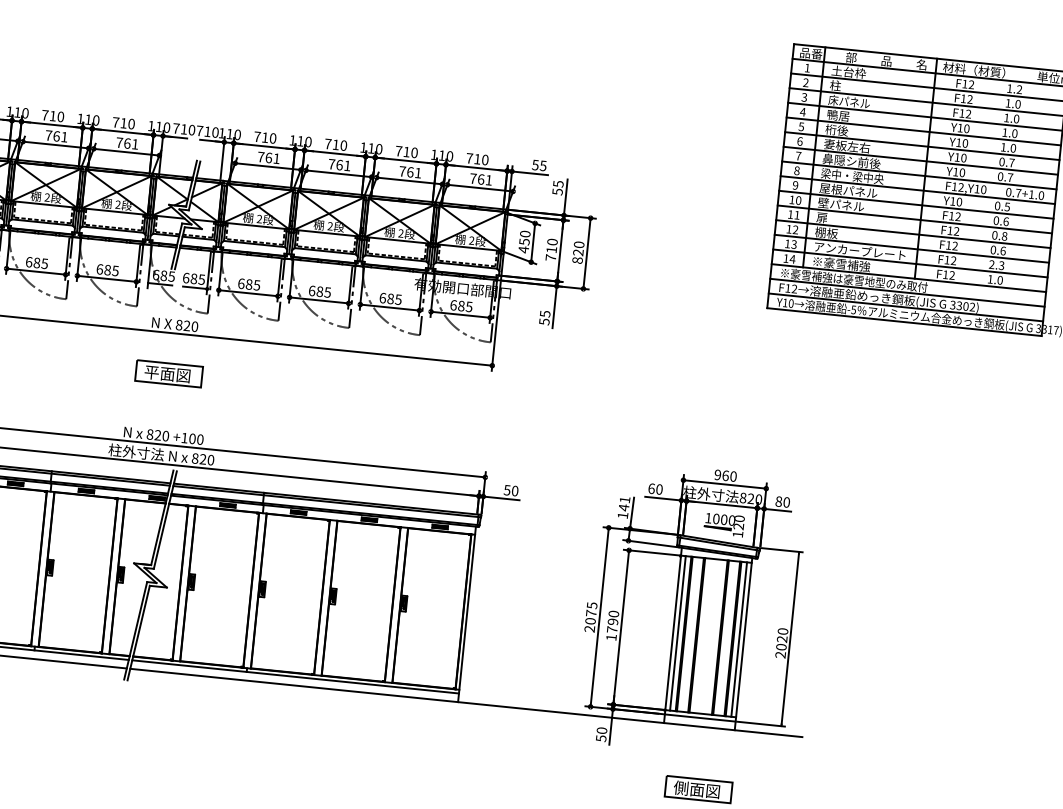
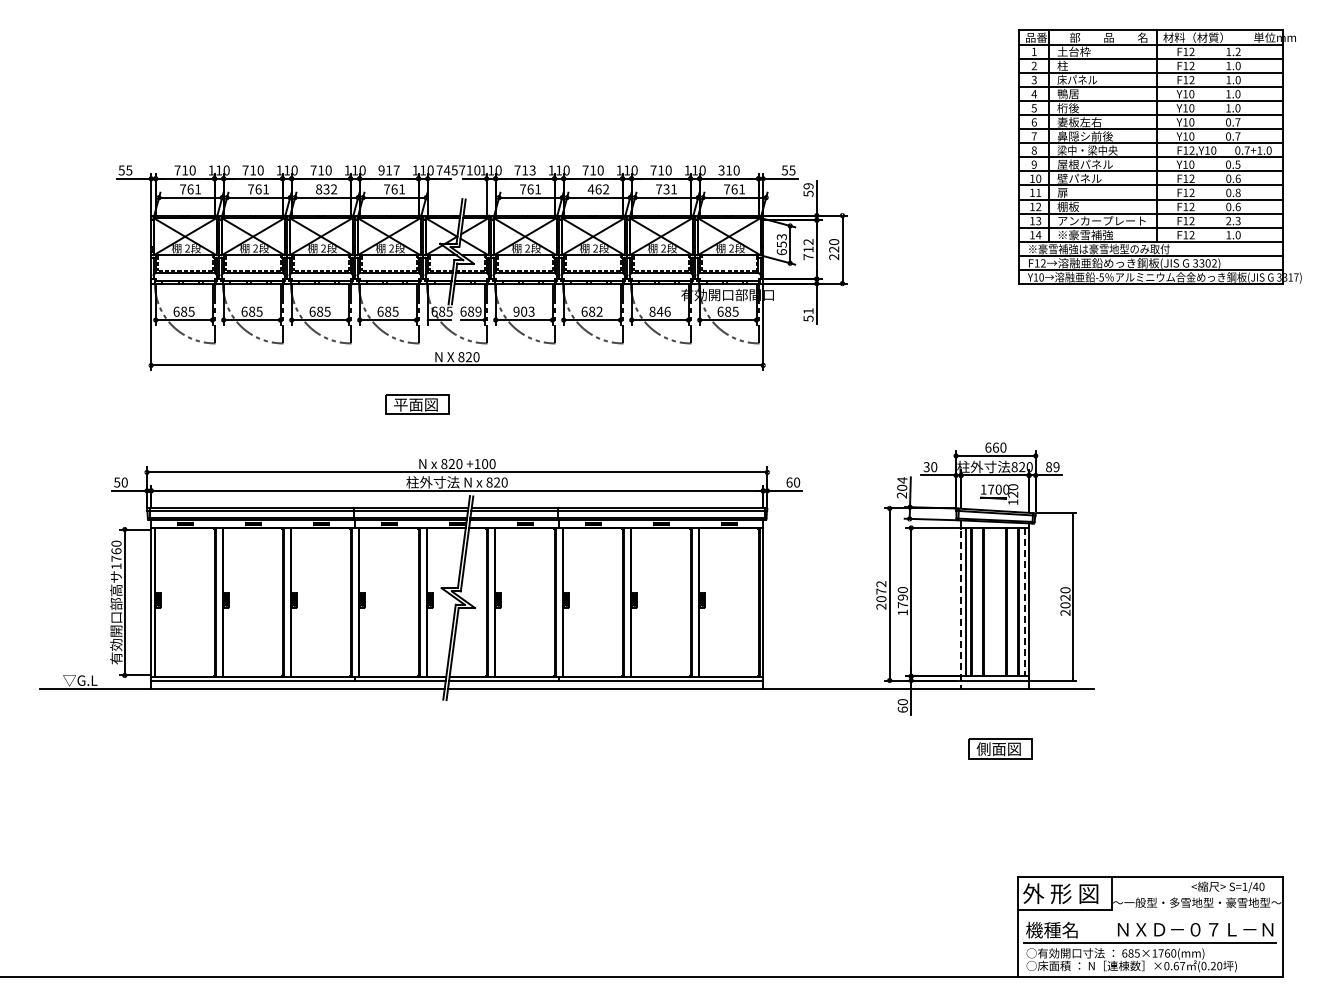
text: (123, 123) -> (388, 170), 710 -> 917
text: (187, 129) -> (450, 170), 710 -> 745
text: (56, 136) -> (326, 189), 761 -> 832
text: (272, 138) -> (532, 170), 710 -> 713
text: (469, 158) -> (721, 170), 710 -> 310
text: (339, 165) -> (598, 189), 761 -> 462
text: (410, 172) -> (666, 189), 761 -> 731
text: (558, 184) -> (808, 186), 55 -> 59
text: (524, 241) -> (781, 244), 450 -> 653
text: (552, 242) -> (808, 242), 710 -> 712
text: (577, 260) -> (834, 257), 820 -> 220
text: (201, 279) -> (478, 311), 685 -> 689
text: (248, 284) -> (523, 311), 685 -> 903
text: (327, 292) -> (599, 311), 685 -> 682
text: (390, 298) -> (659, 311), 685 -> 846
text: (545, 314) -> (808, 311), 55 -> 51
part: (169, 373) -> (417, 404), moved
text: (718, 474) -> (988, 447), 960 -> 660
text: (651, 489) -> (926, 467), 60 -> 30
text: (507, 490) -> (789, 482), 50 -> 60
text: (786, 502) -> (1056, 467), 80 -> 89
text: (623, 507) -> (901, 487), 141 -> 204
text: (716, 518) -> (991, 489), 1000 -> 1700
text: (592, 605) -> (881, 583), 2075 -> 2072
line: (673, 636) -> (961, 605), solid -> dashed
line: (739, 639) -> (1024, 602), solid -> dashed
text: (600, 738) -> (902, 709), 50 -> 60

